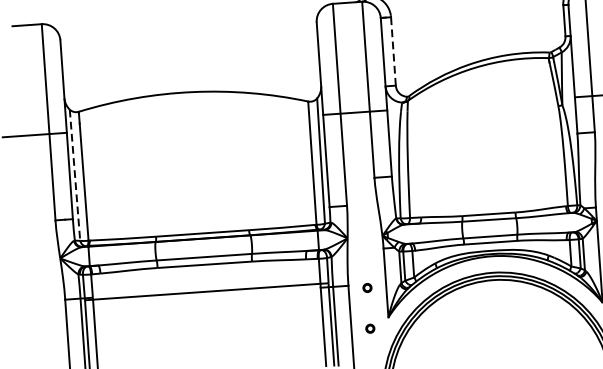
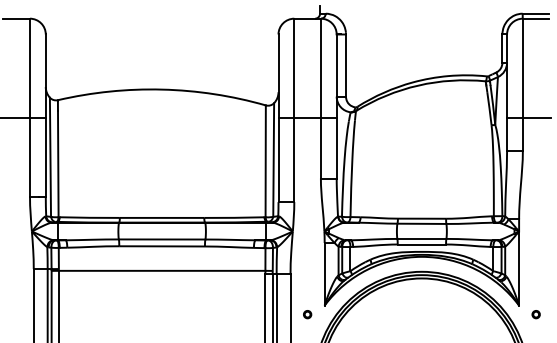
line: (393, 51) -> (346, 65), dashed -> solid
line: (75, 175) -> (50, 157), dashed -> solid
part: (367, 287) -> (307, 277), removed

